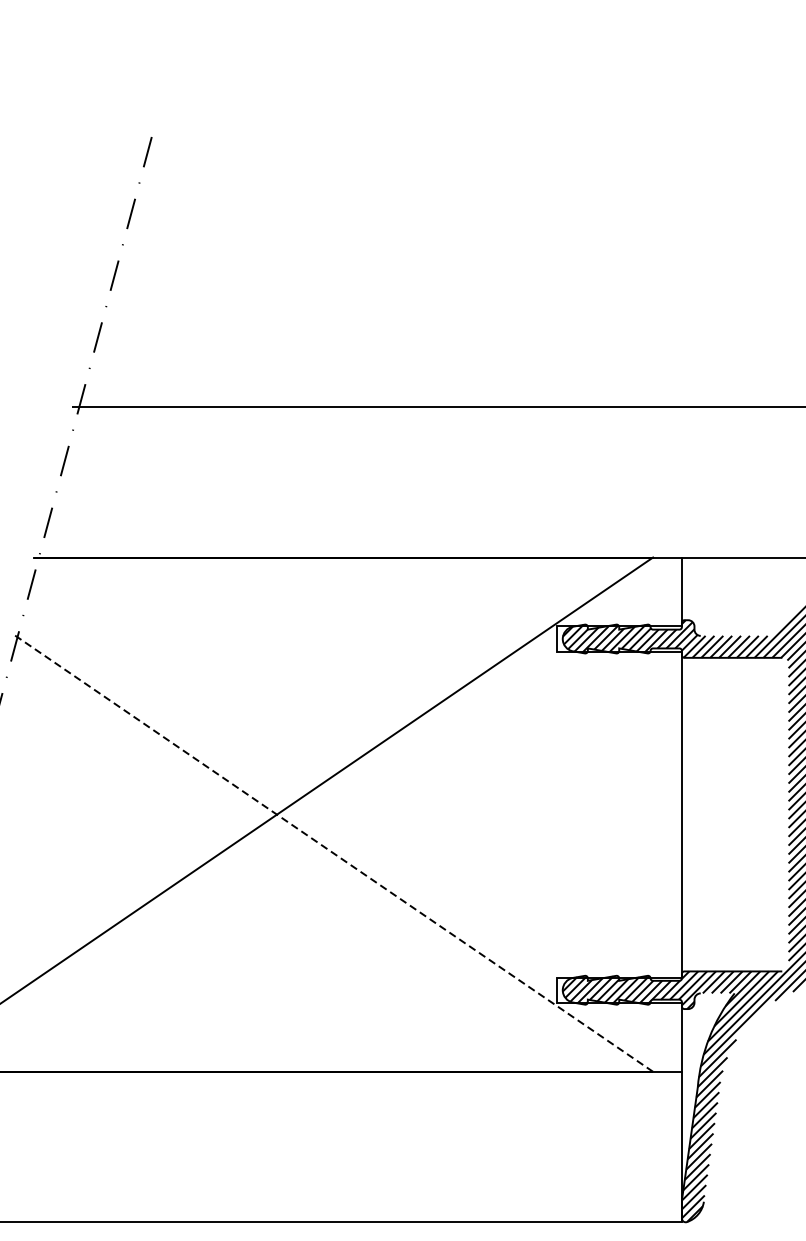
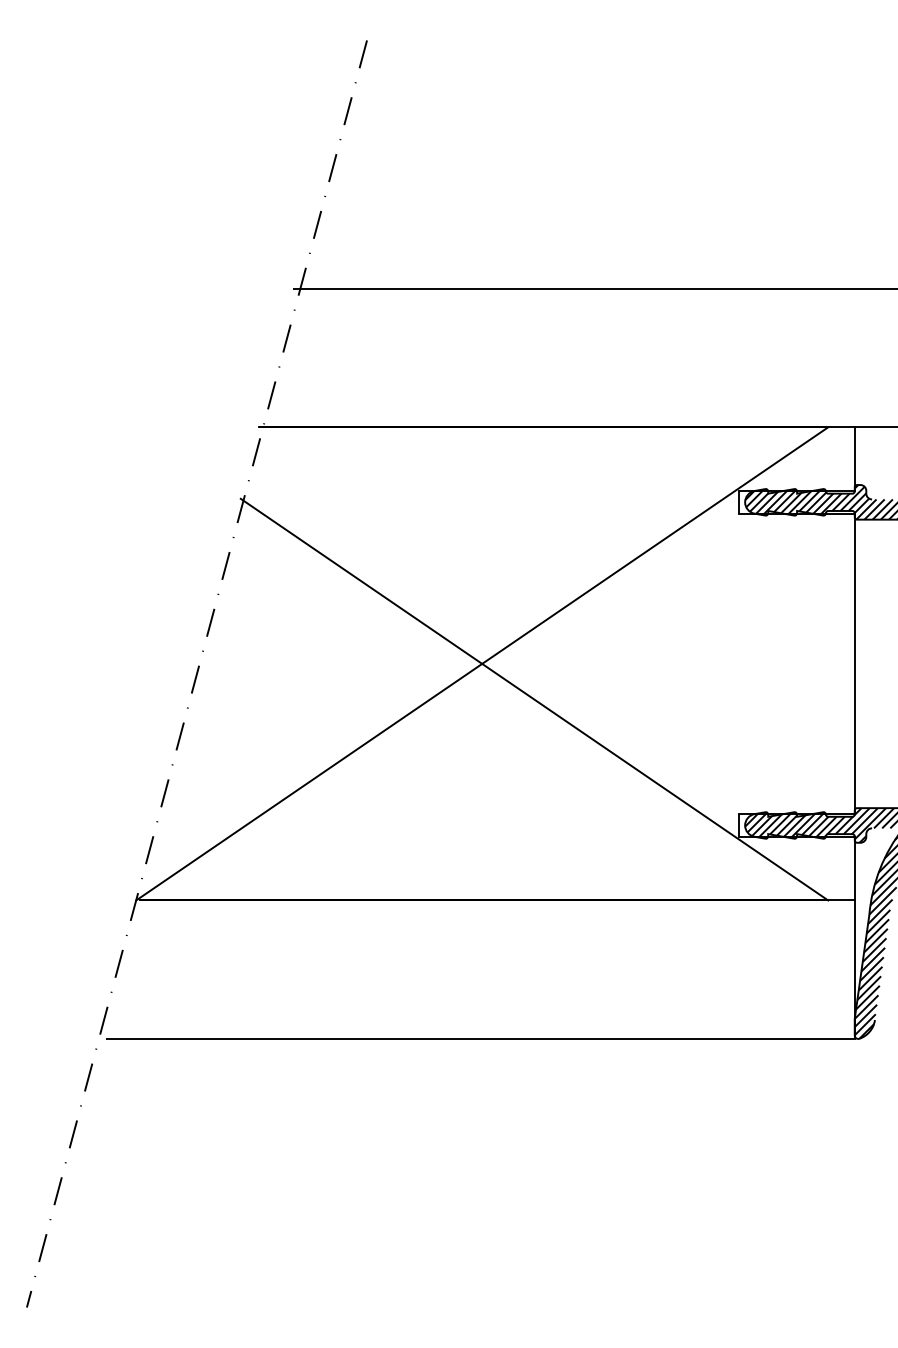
line: (333, 853) -> (534, 699), dashed -> solid

